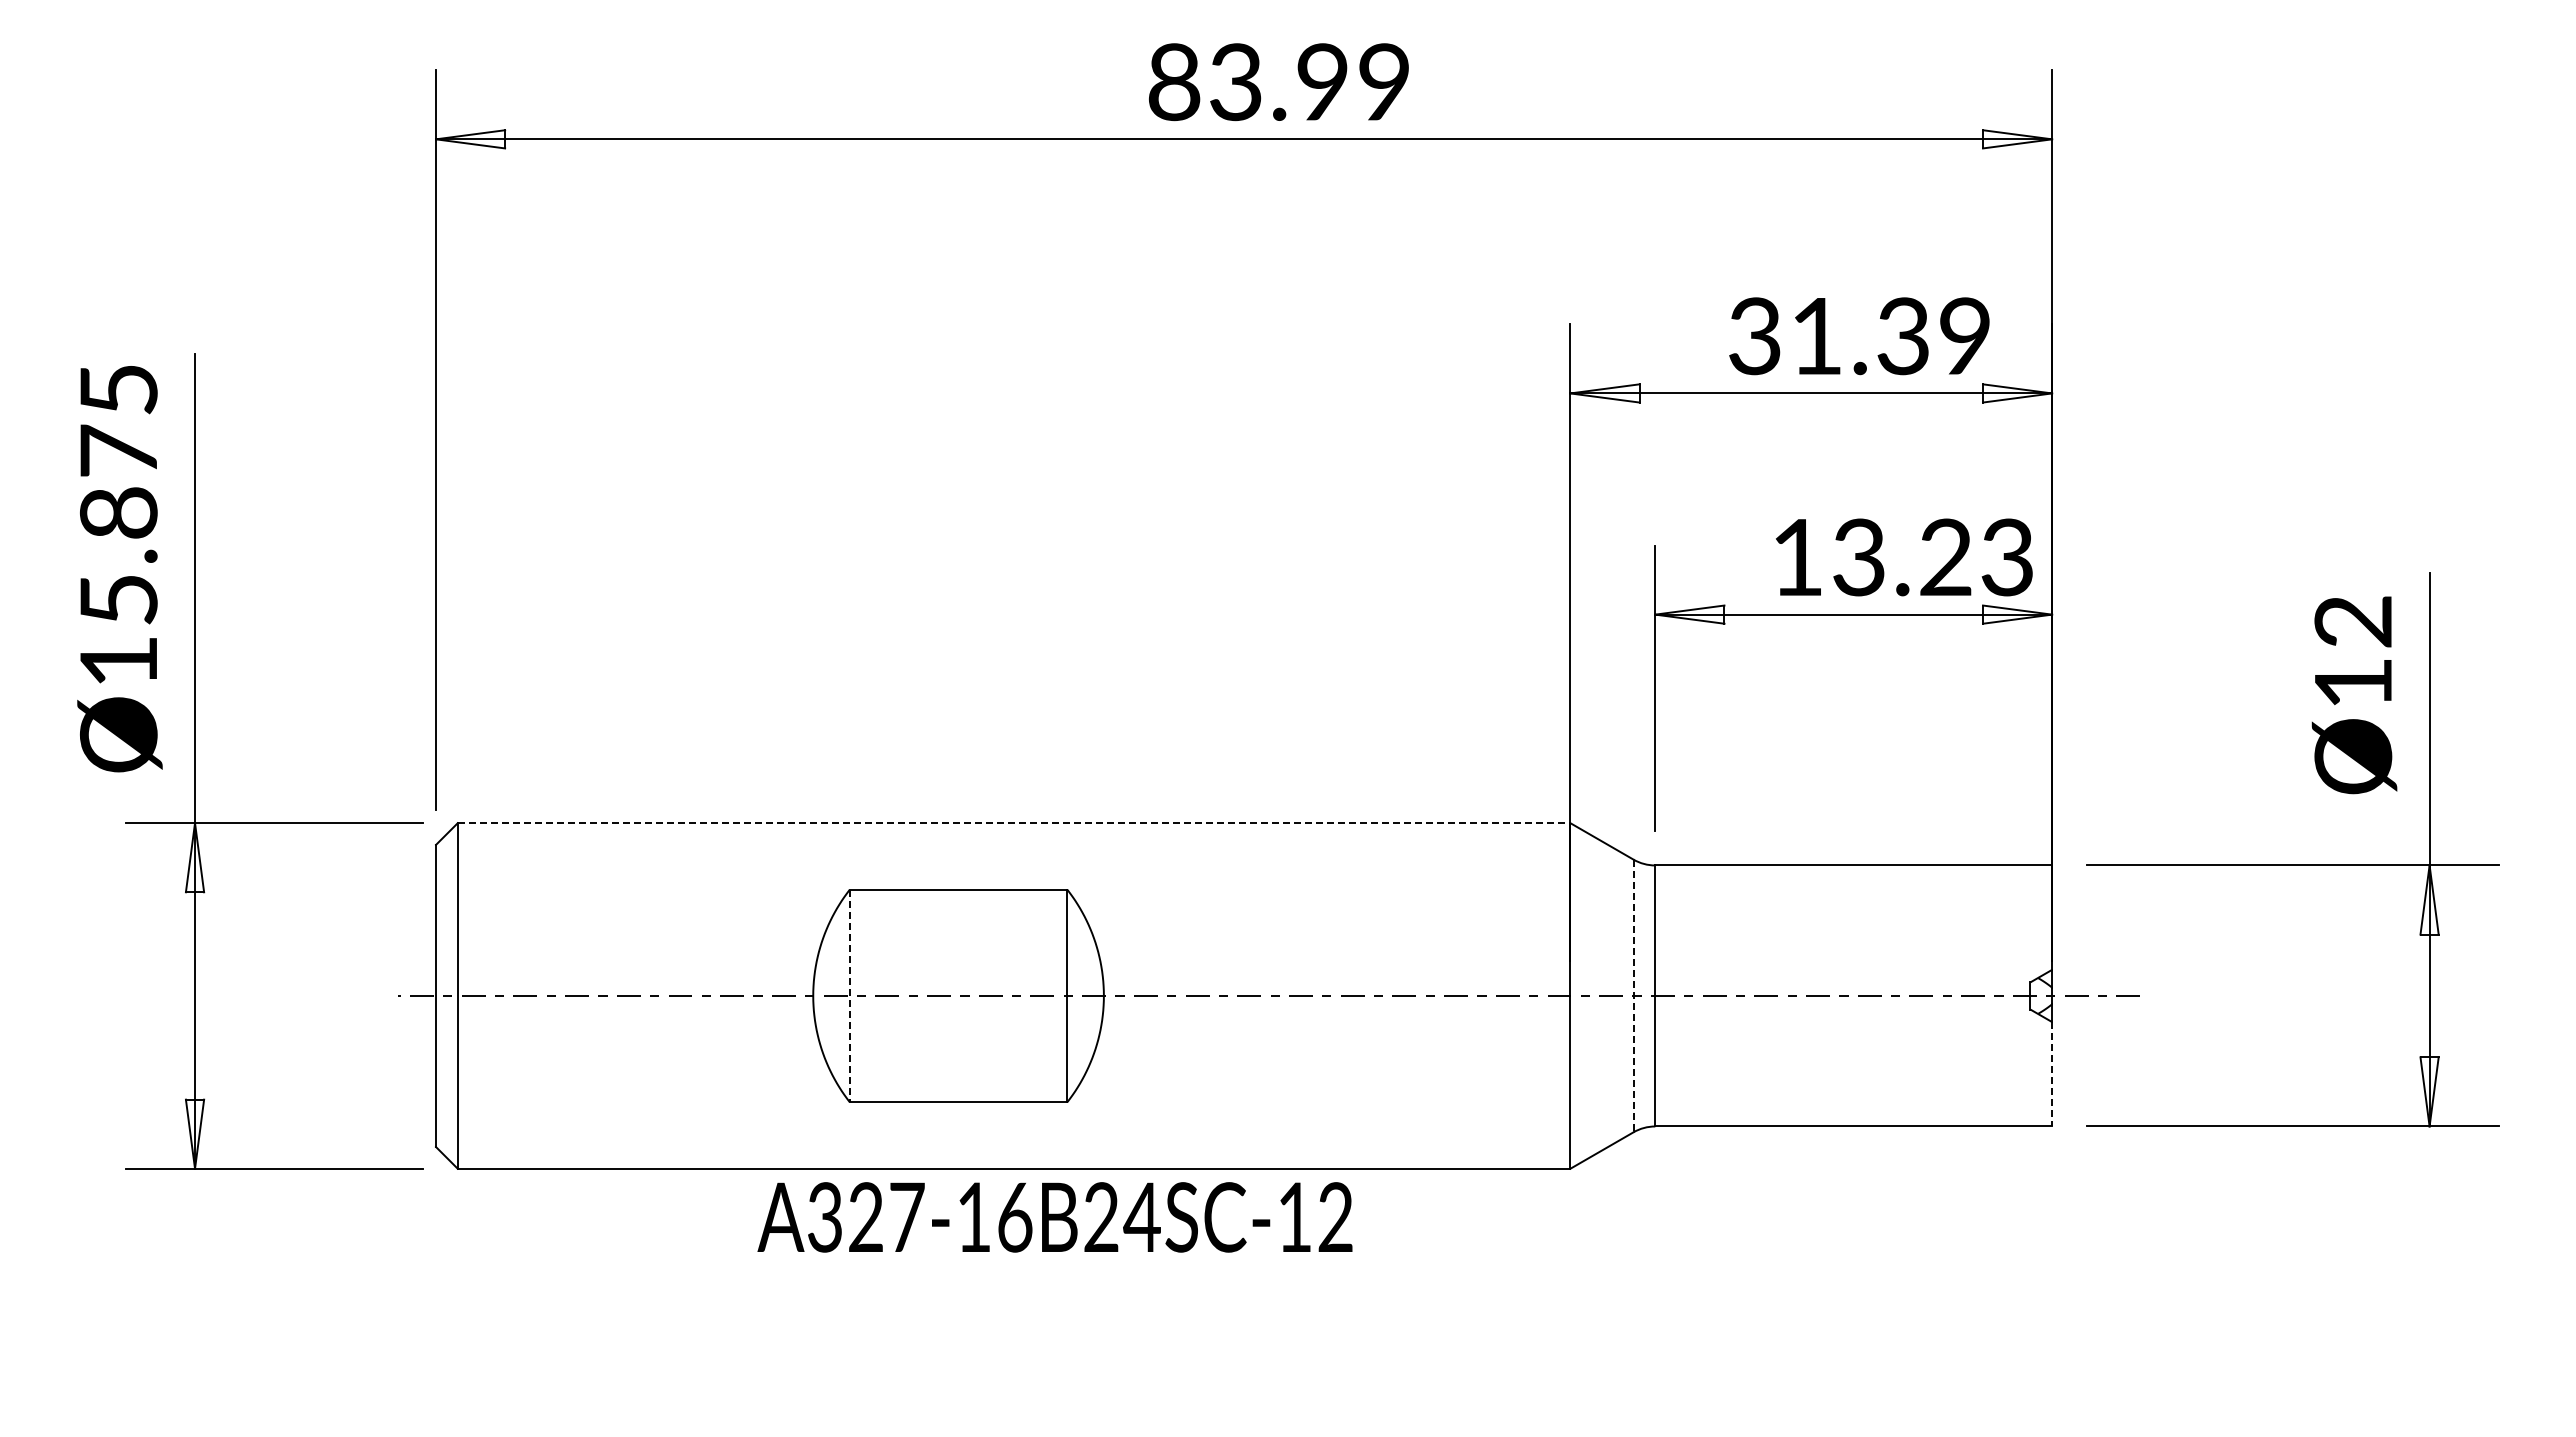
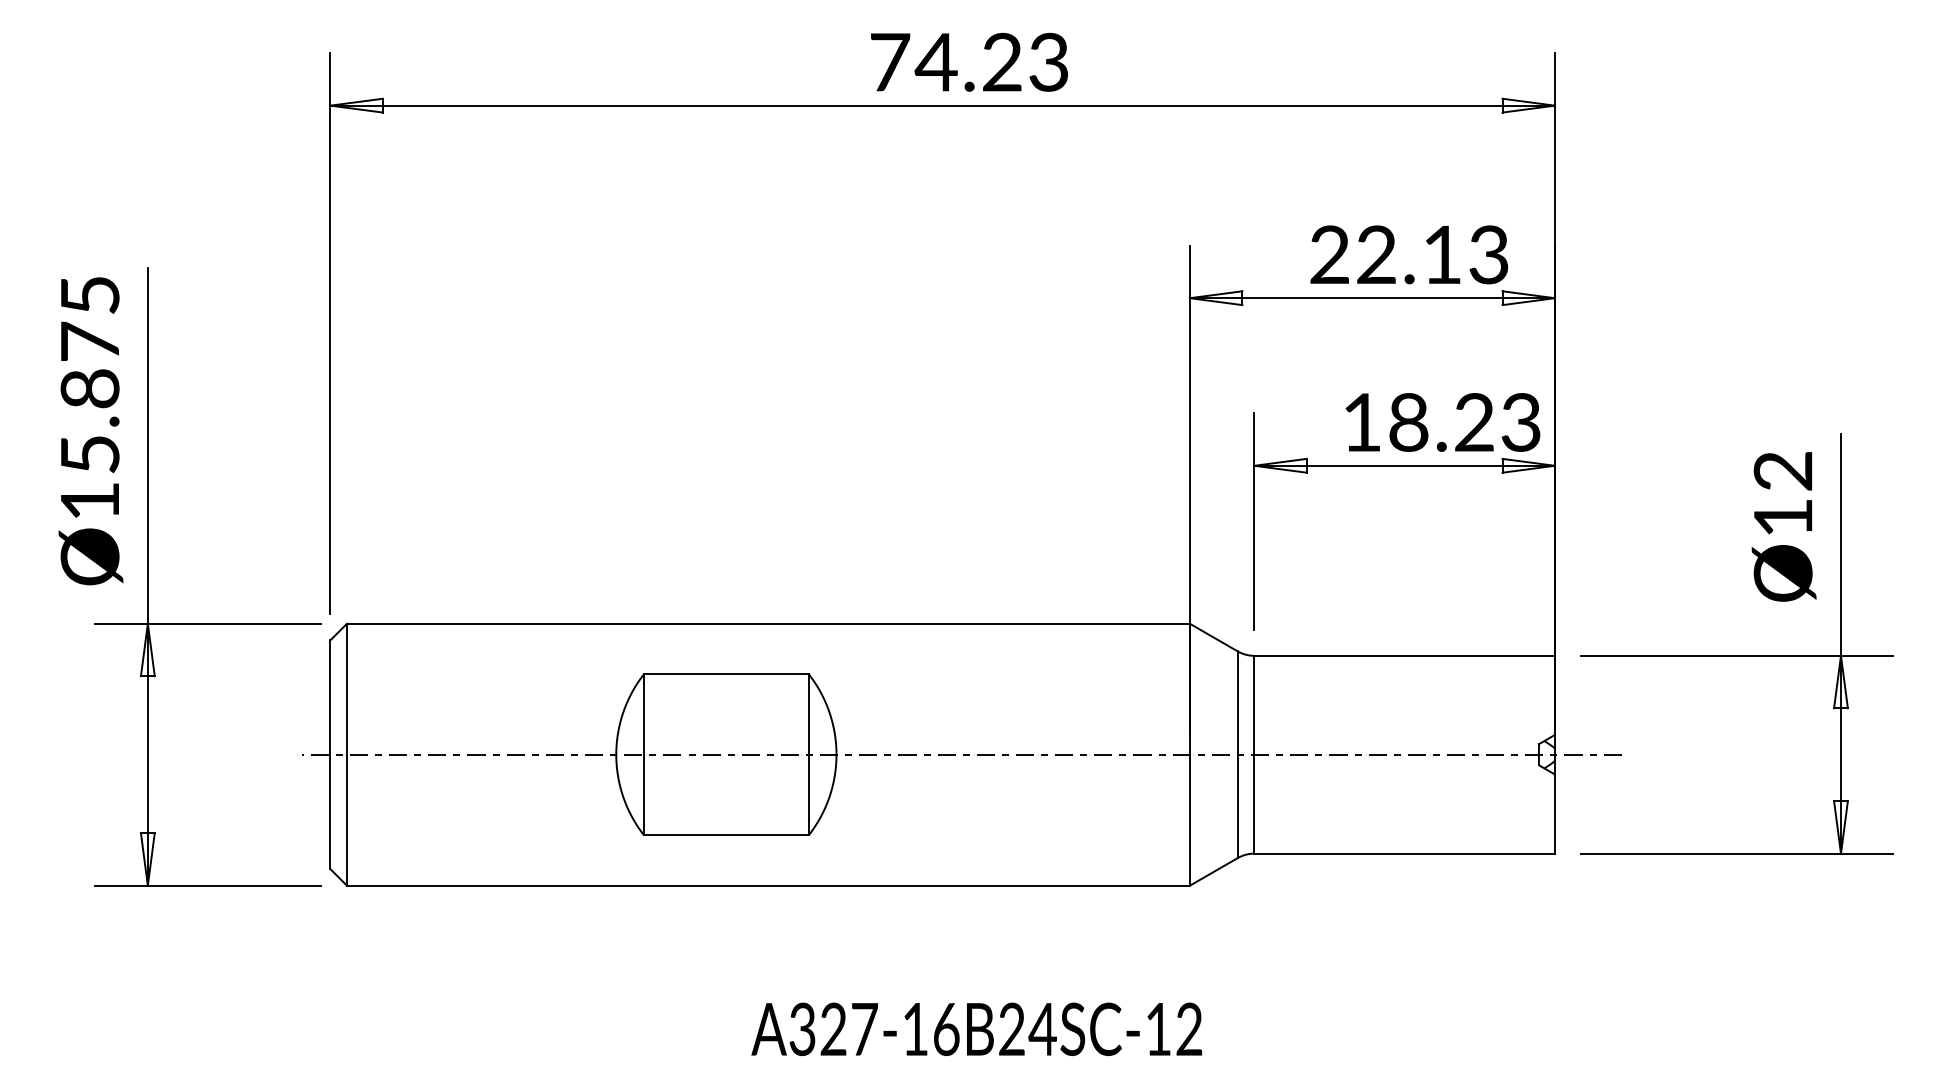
text: (1278, 82) -> (968, 62), 83.99 -> 74.23
text: (1859, 336) -> (1409, 255), 31.39 -> 22.13
text: (1859, 557) -> (1409, 422), 13.23 -> 18.23
line: (1014, 823) -> (768, 624), dashed -> solid
line: (849, 996) -> (643, 755), dashed -> solid
line: (1633, 996) -> (1237, 755), dashed -> solid
line: (2052, 1074) -> (1555, 814), dashed -> solid
text: (1054, 1217) -> (976, 1029), moved

